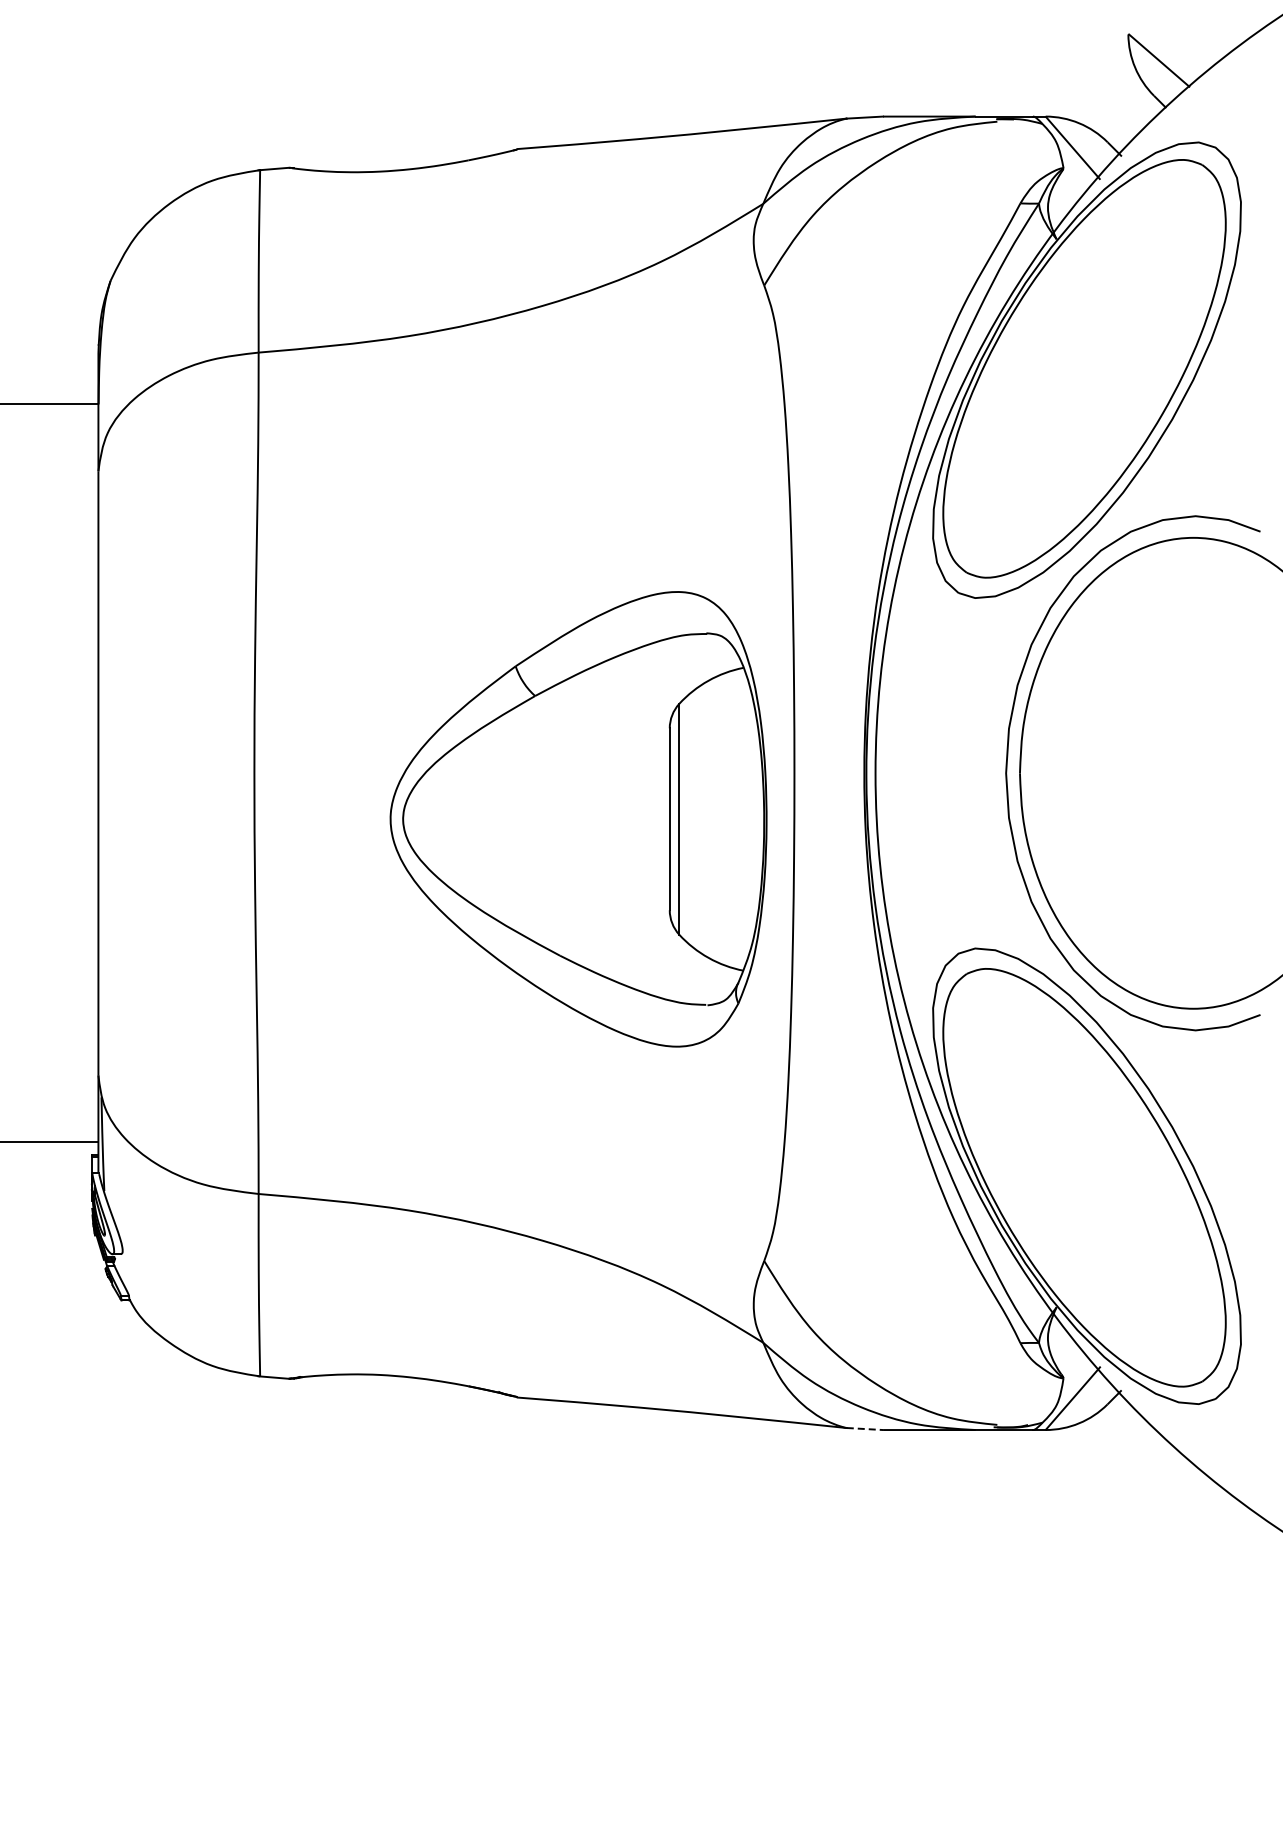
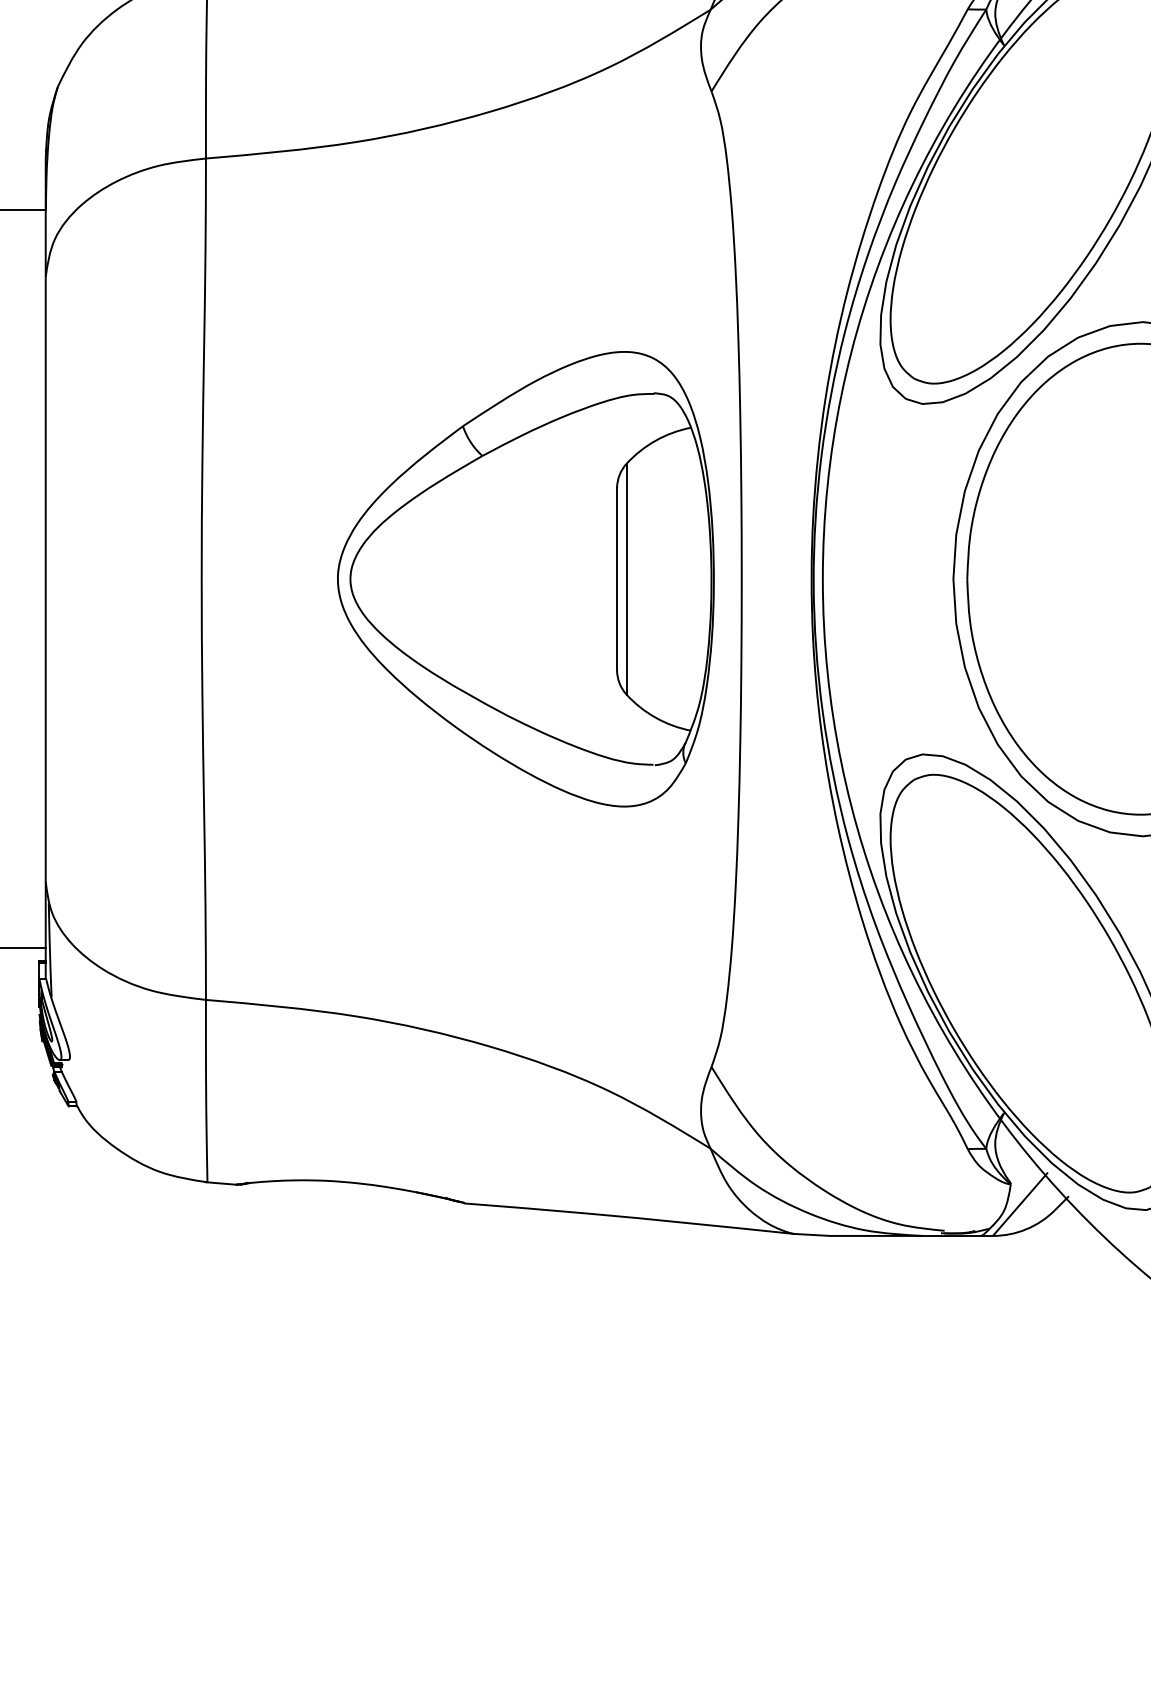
part: (578, 819) -> (525, 579), moved
line: (865, 1429) -> (812, 1235), dashed -> solid

